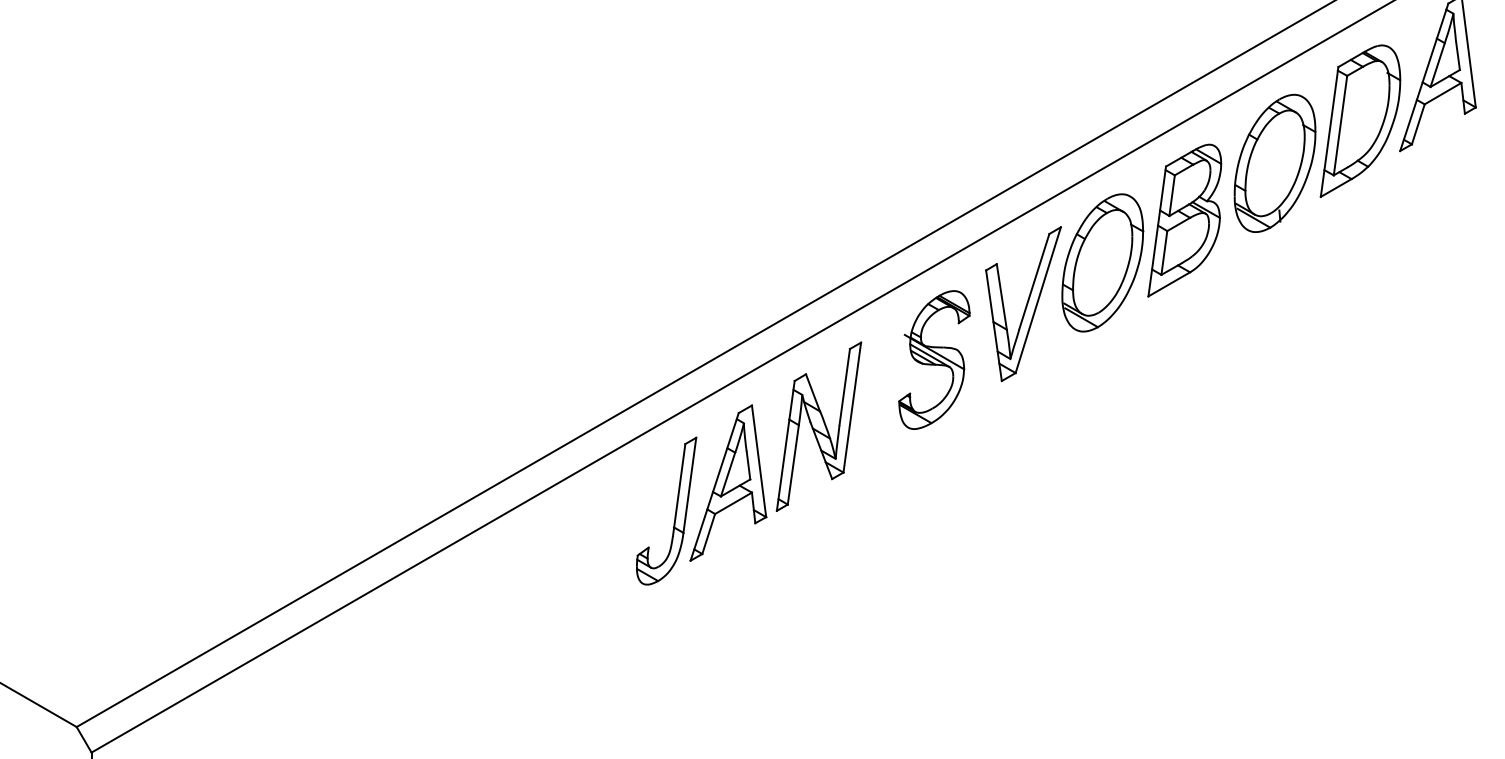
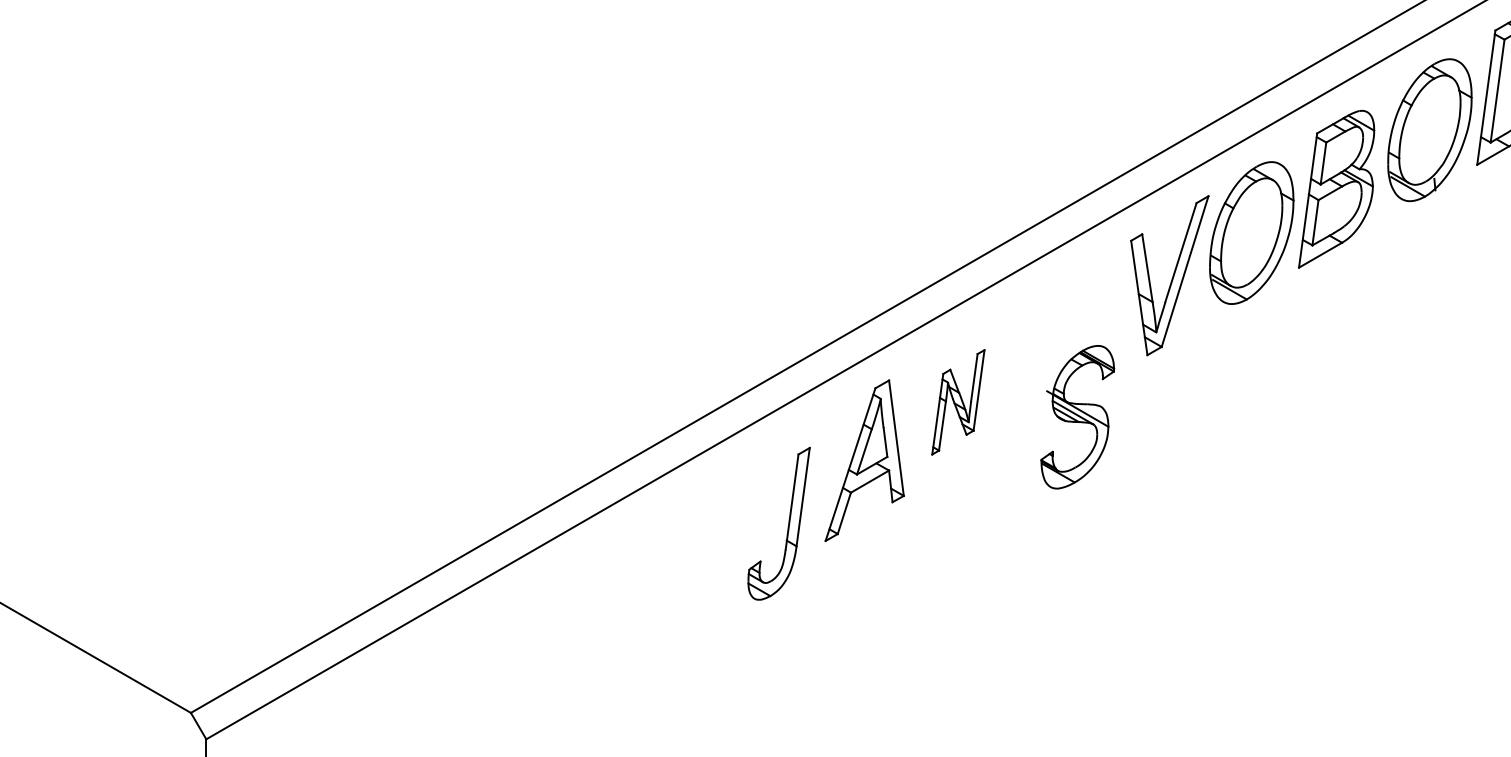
part: (934, 359) -> (1077, 416), moved
part: (818, 426) -> (957, 402), size x0.6
part: (675, 510) -> (788, 523), moved

